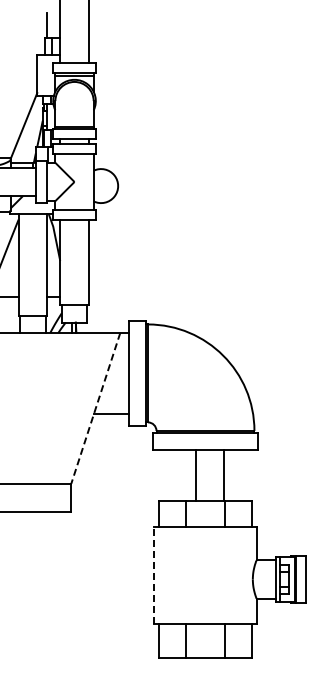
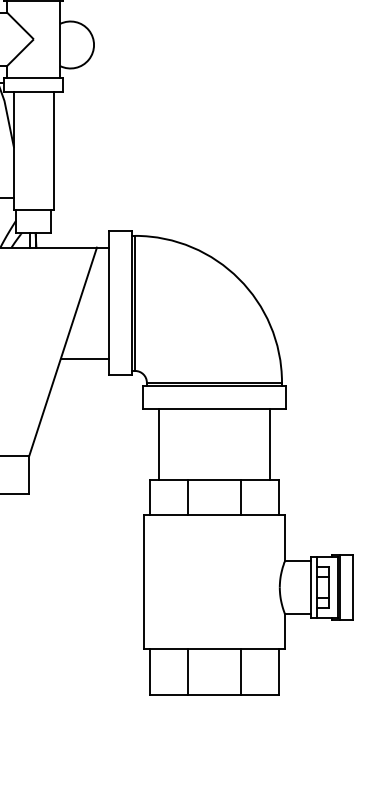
line: (95, 408) -> (62, 351), dashed -> solid
line: (196, 475) -> (159, 444), moved
line: (223, 475) -> (269, 444), moved
line: (154, 574) -> (144, 580), dashed -> solid

